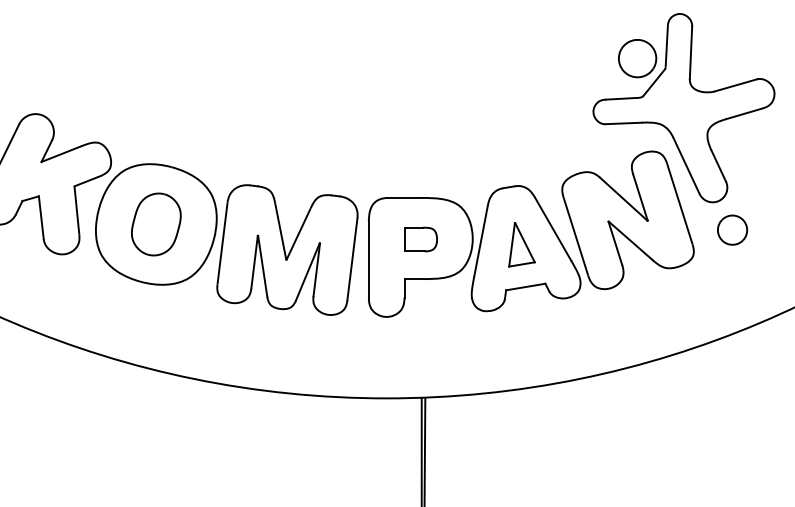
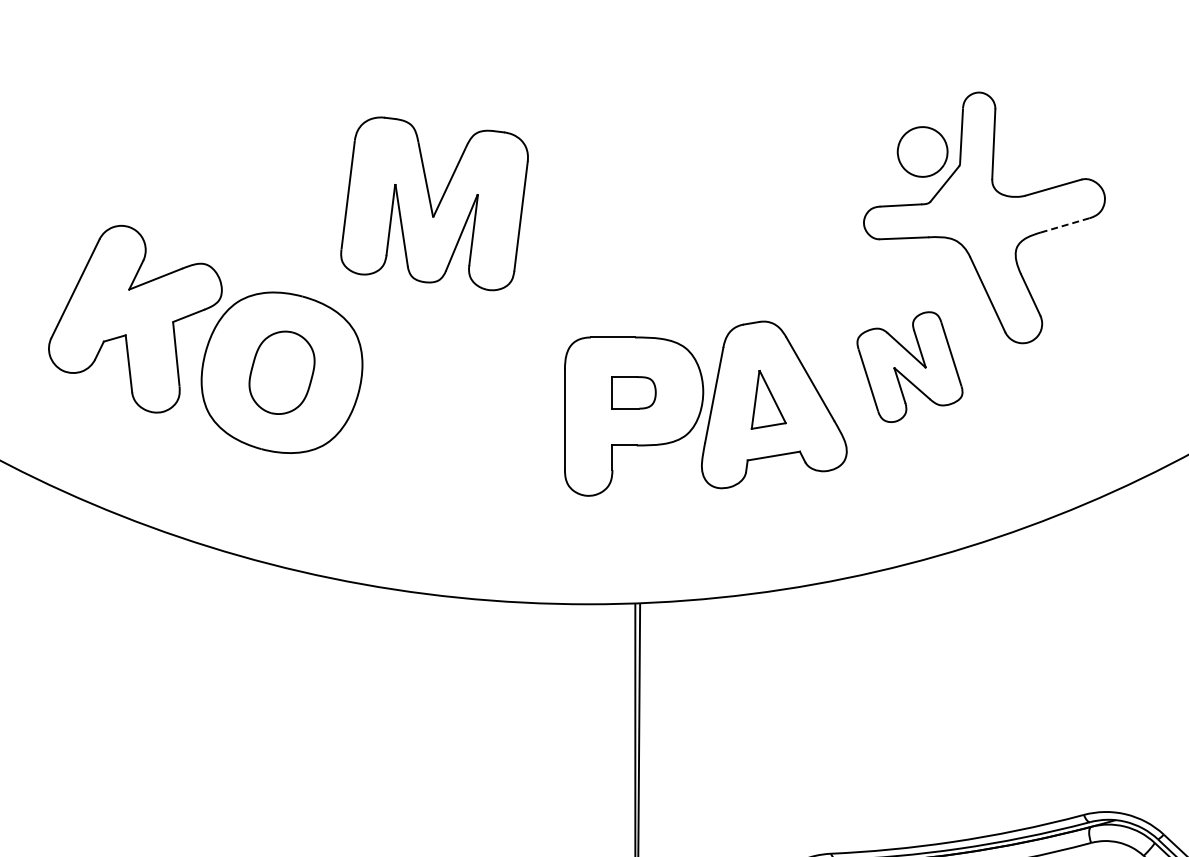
line: (744, 113) -> (1064, 225), solid -> dashed
part: (627, 219) -> (909, 366), size x0.6
part: (732, 230) -> (1048, 380), removed
part: (287, 249) -> (434, 203), moved

